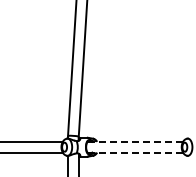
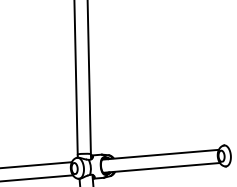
line: (135, 141) -> (160, 154), dashed -> solid
line: (135, 152) -> (161, 167), dashed -> solid

